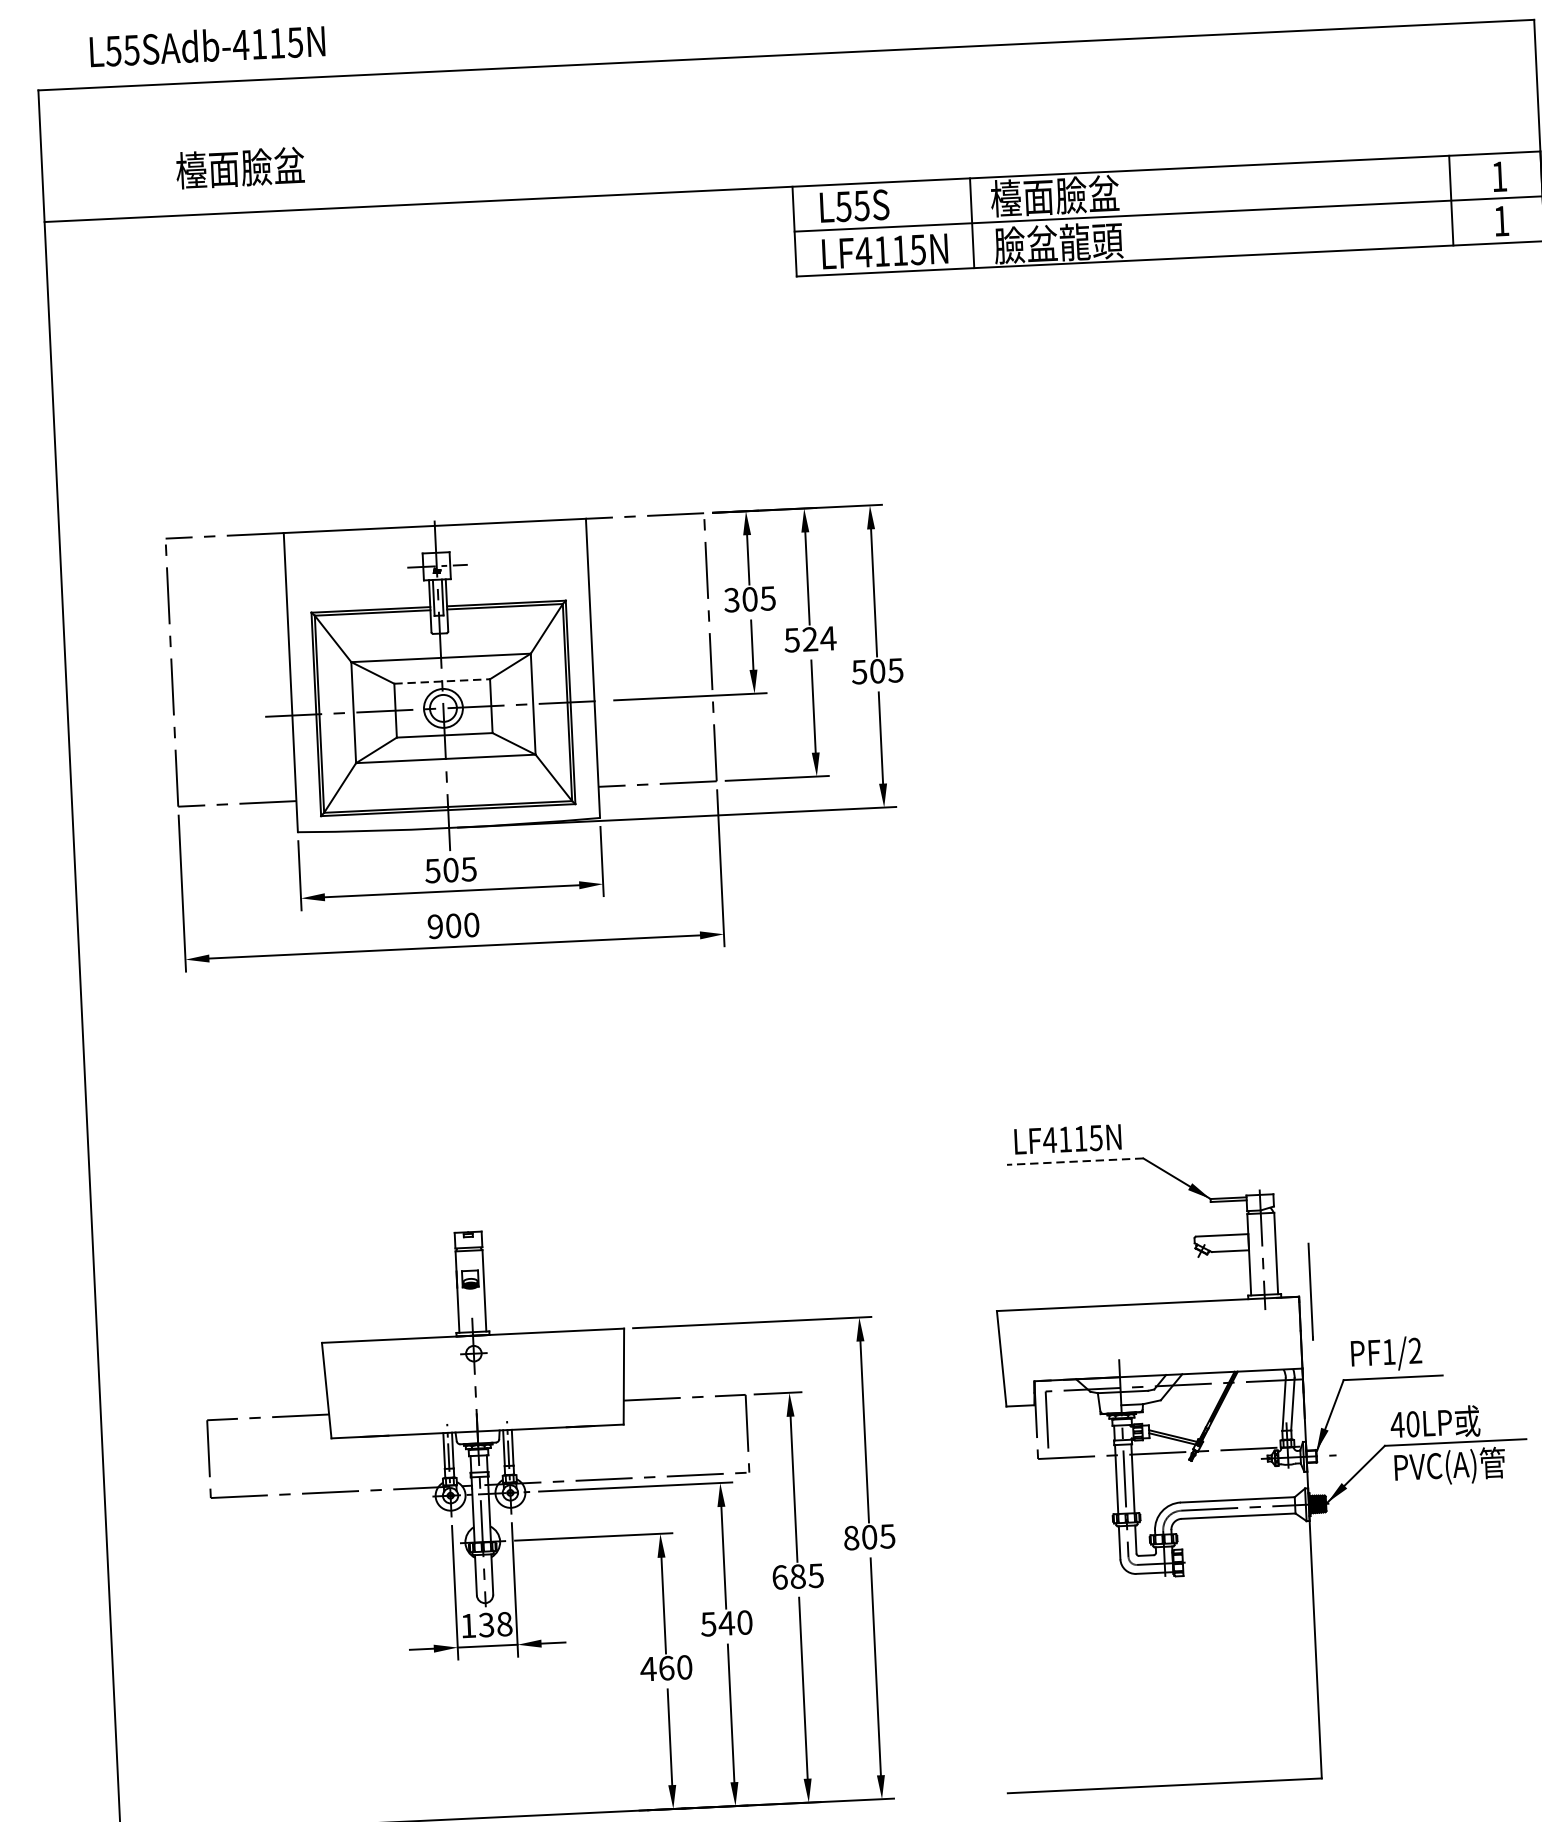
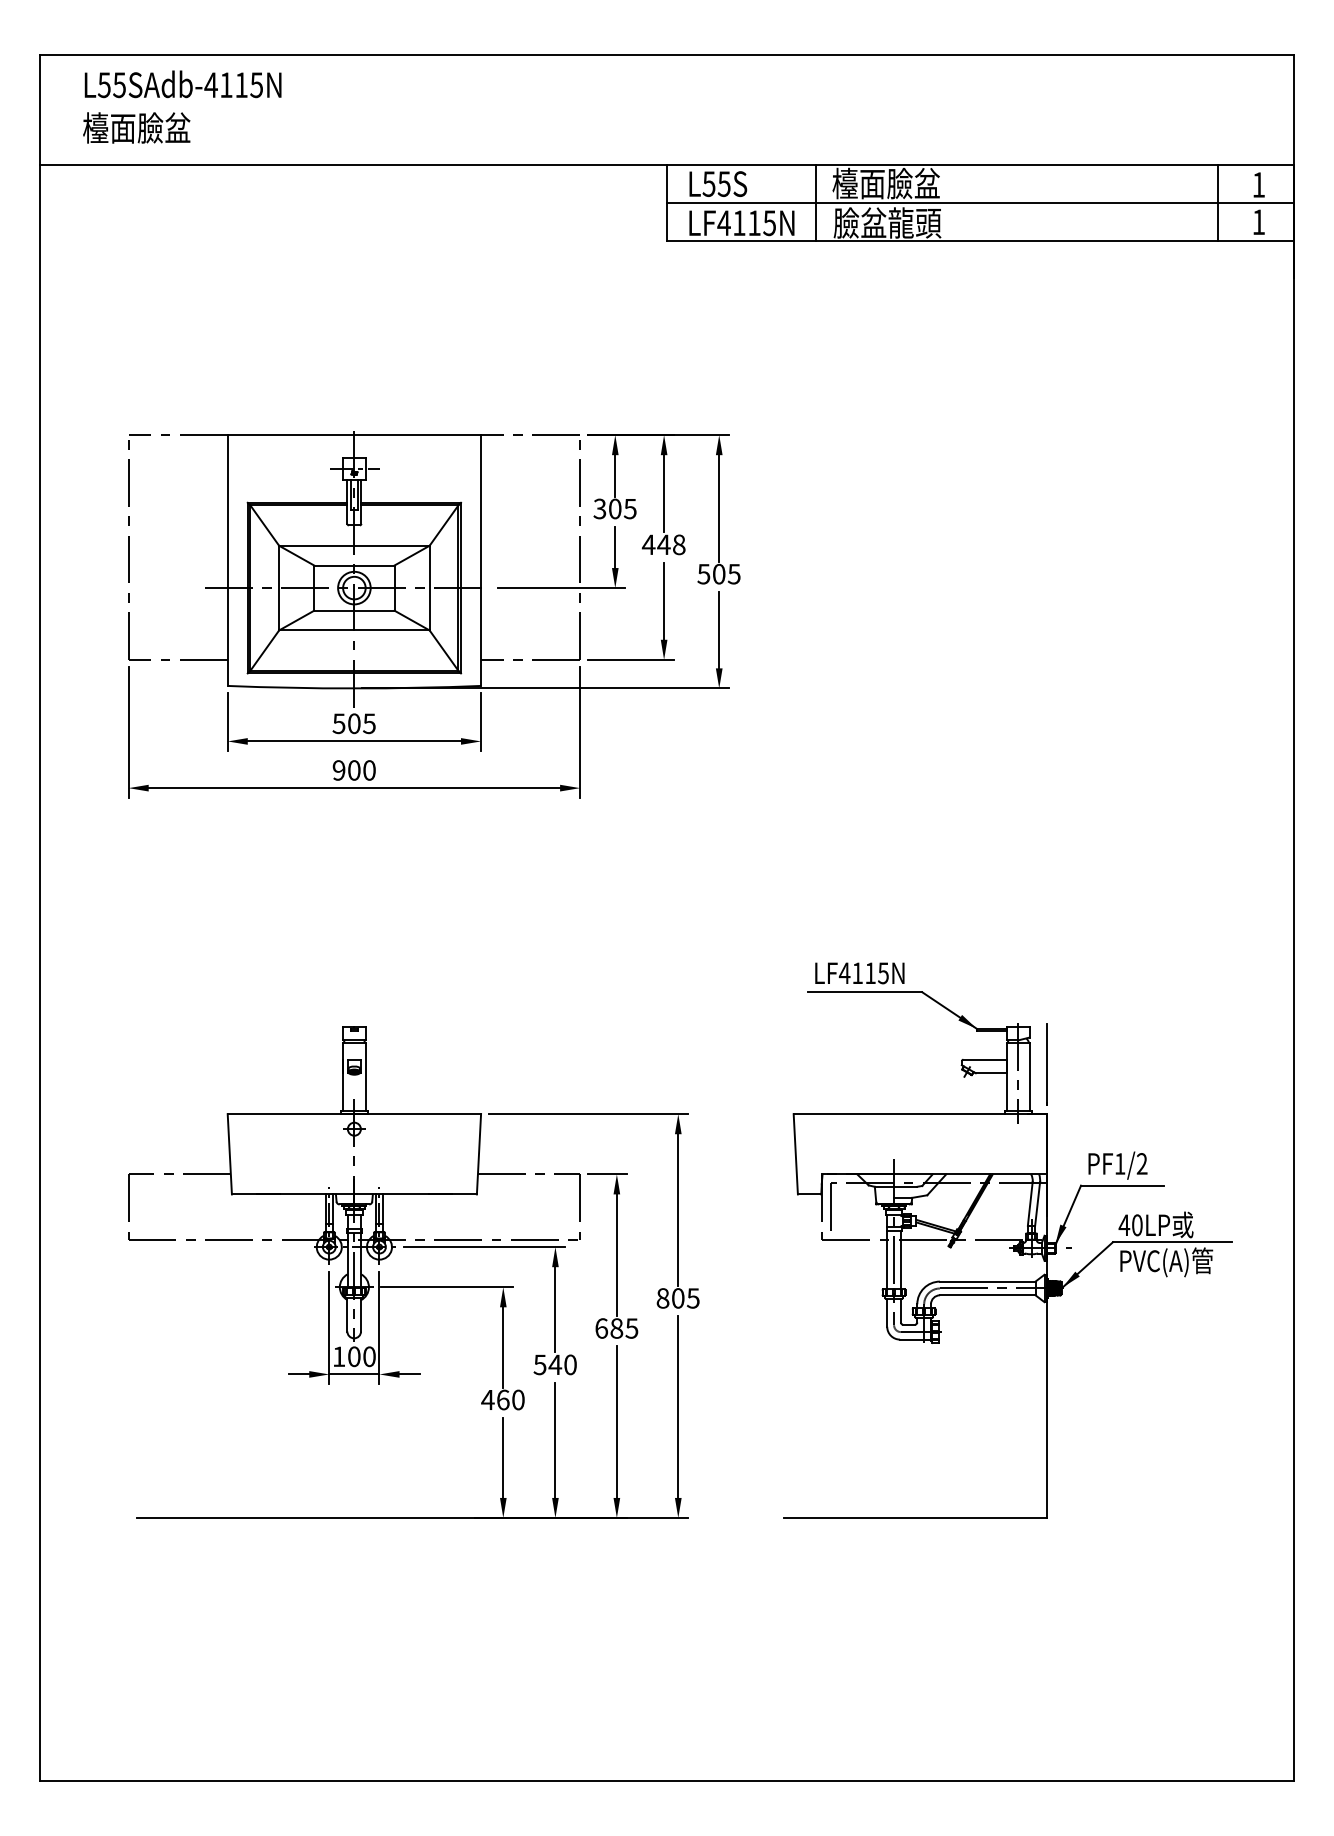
text: (206, 45) -> (182, 84), moved
text: (239, 167) -> (136, 127), moved
text: (809, 639) -> (663, 544), 524 -> 448
line: (442, 681) -> (354, 565), dashed -> solid
line: (1074, 1161) -> (864, 992), dashed -> solid
line: (1310, 1291) -> (1046, 1064), moved
text: (495, 1624) -> (361, 1356), 138 -> 100

